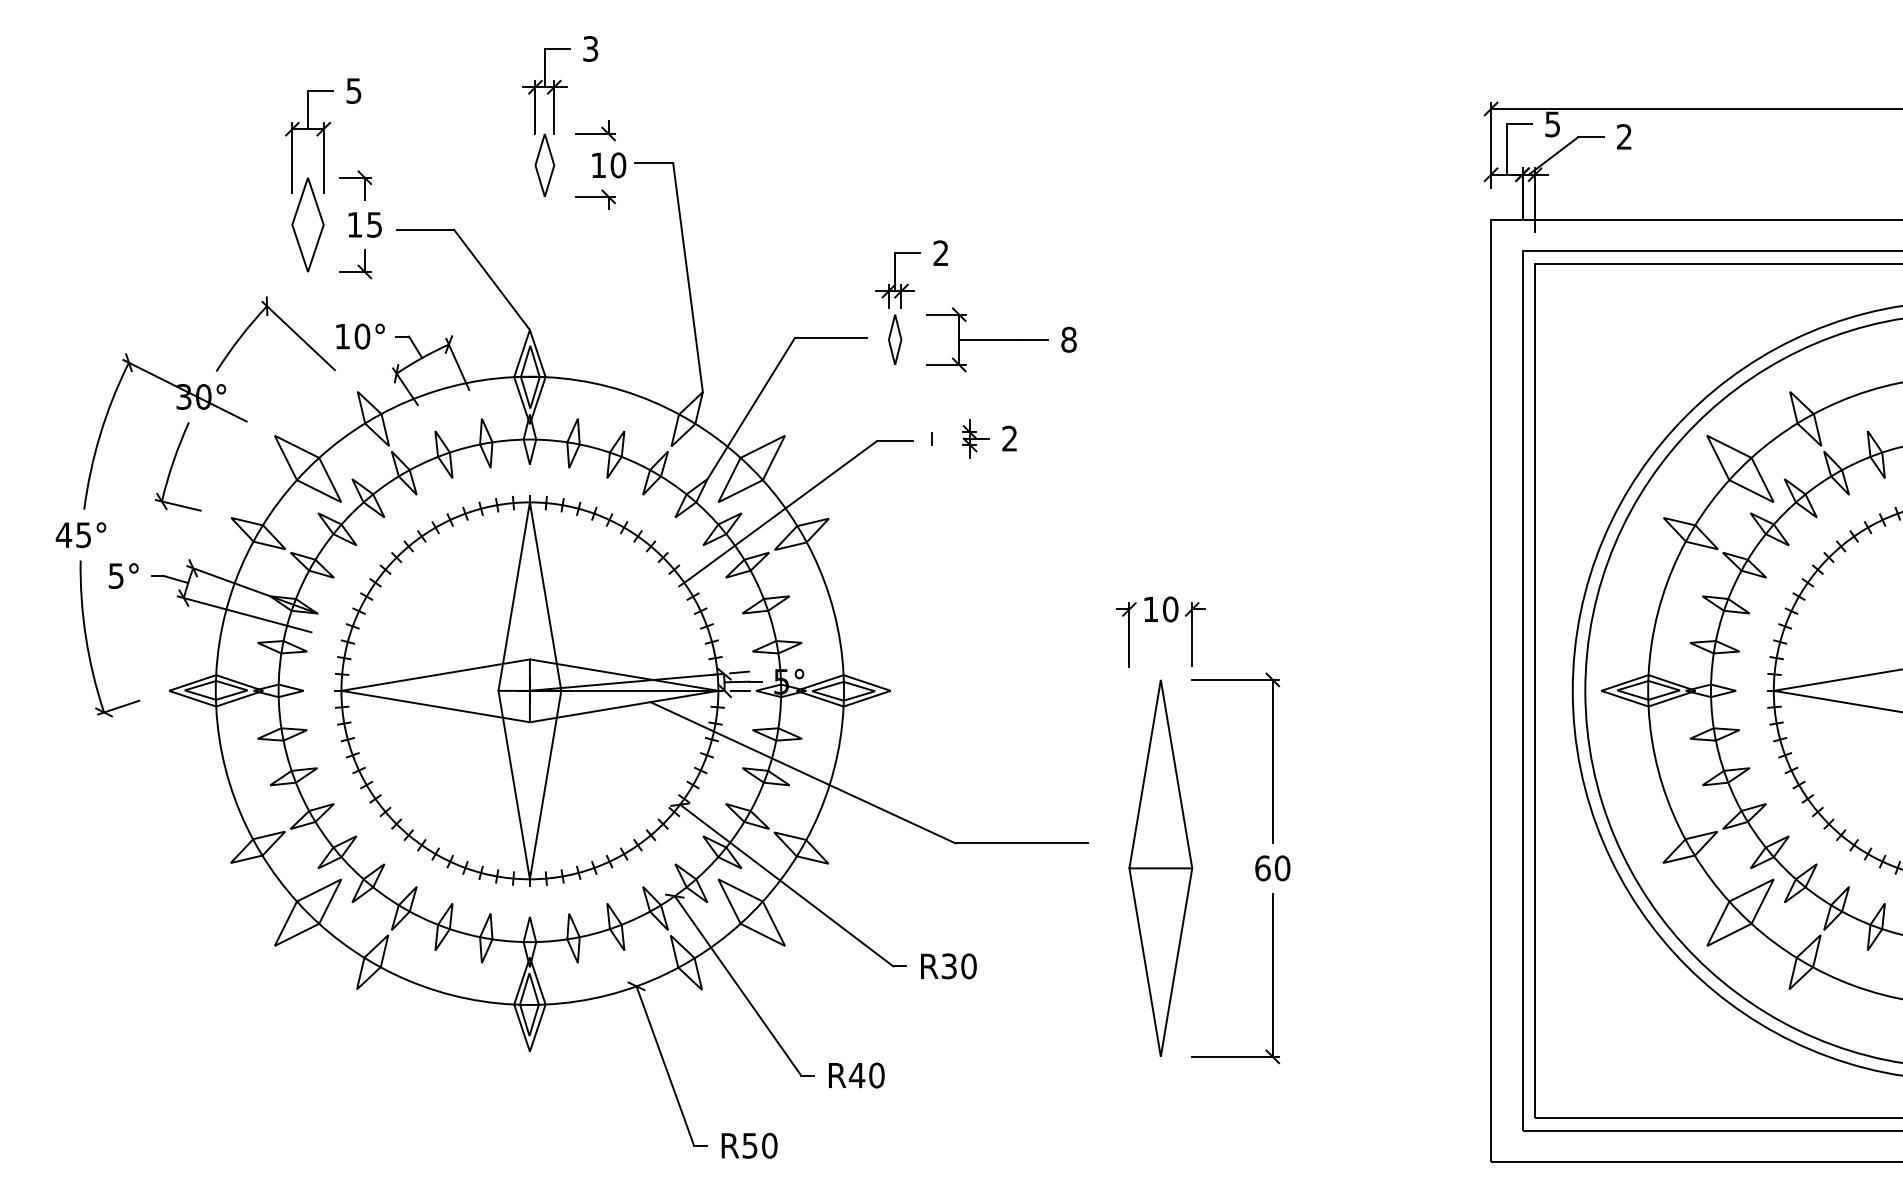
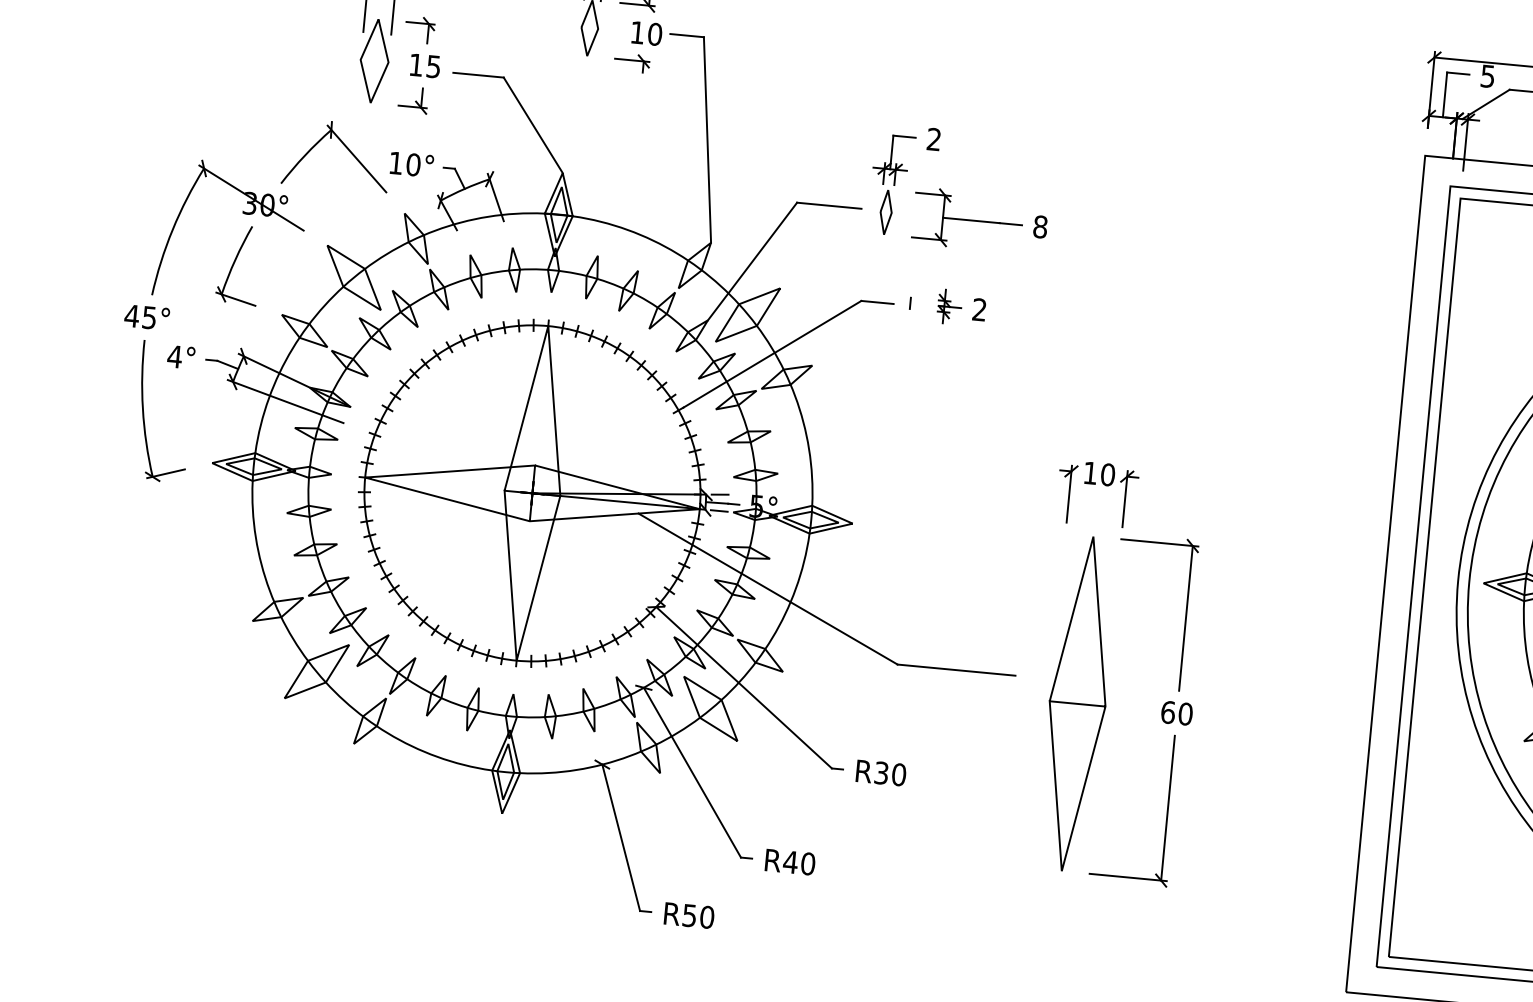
text: (116, 576) -> (175, 357), 5° -> 4°

